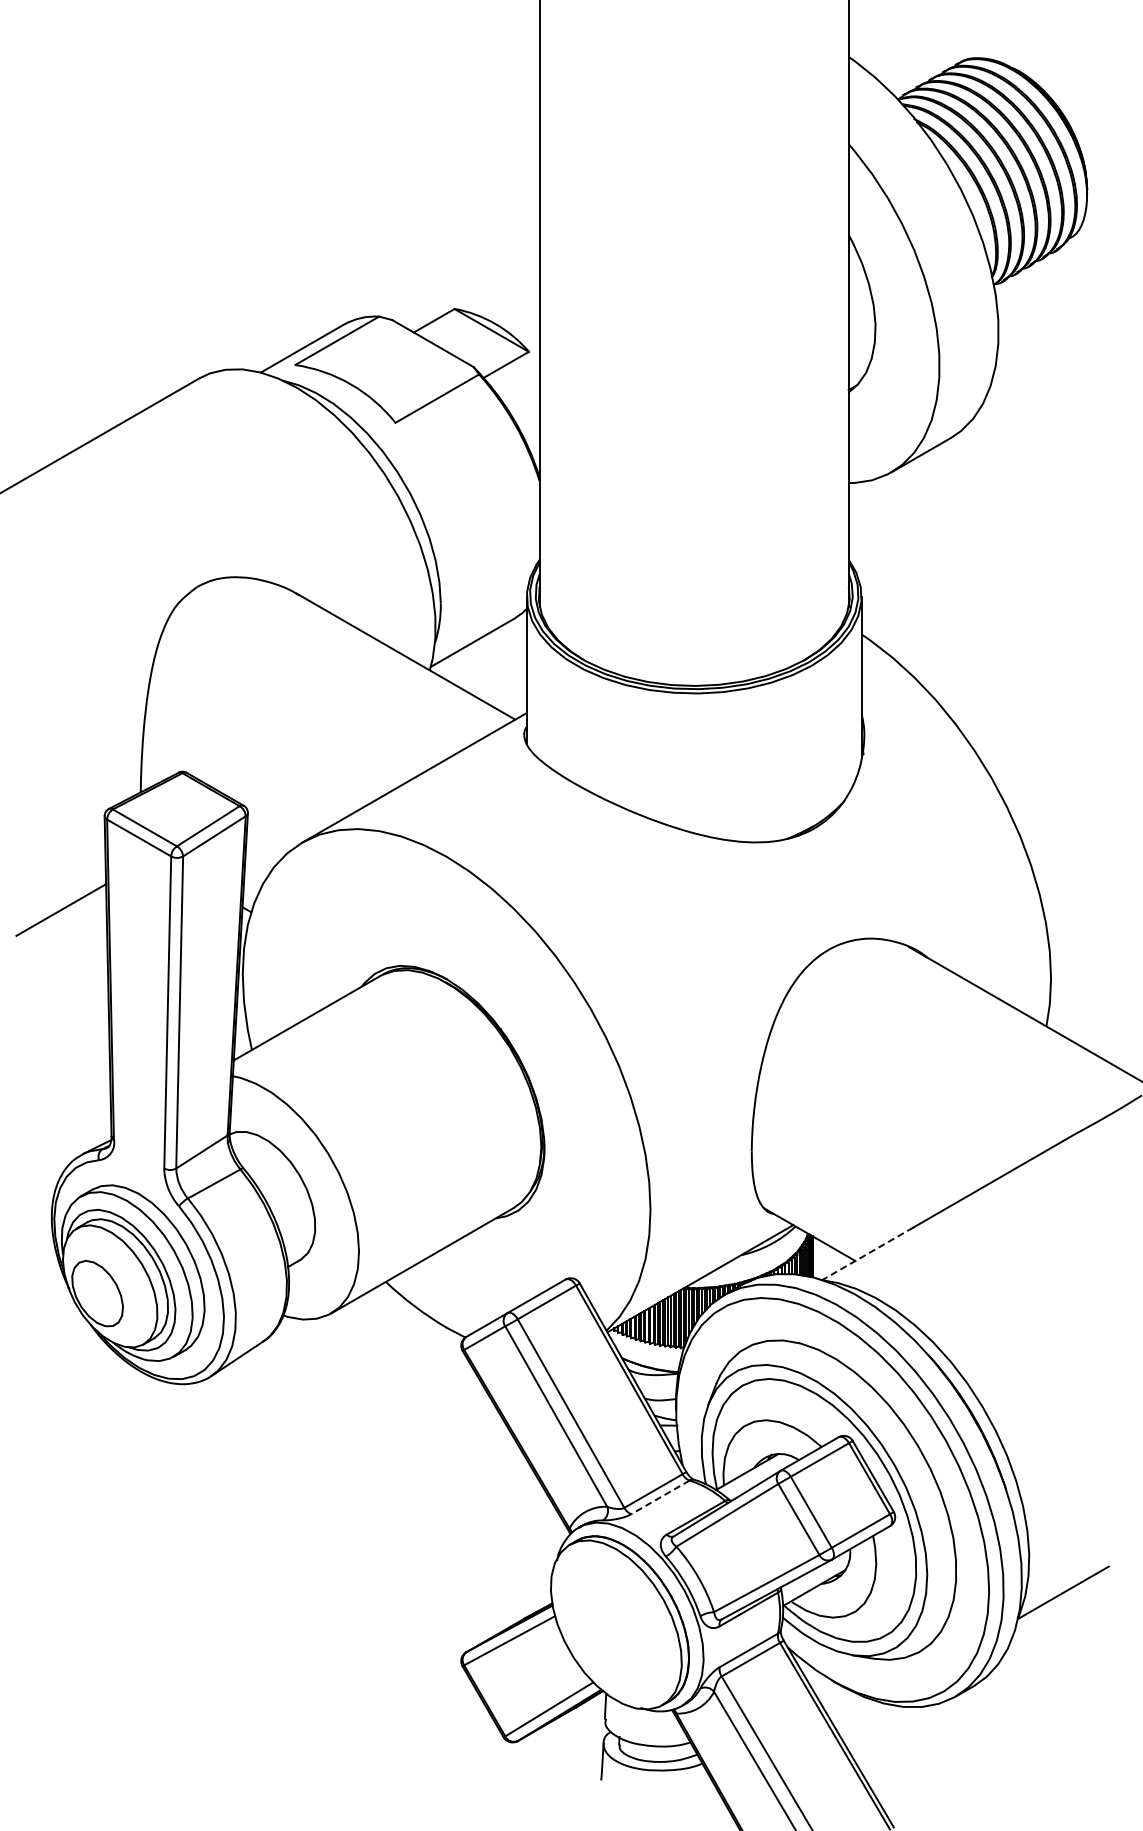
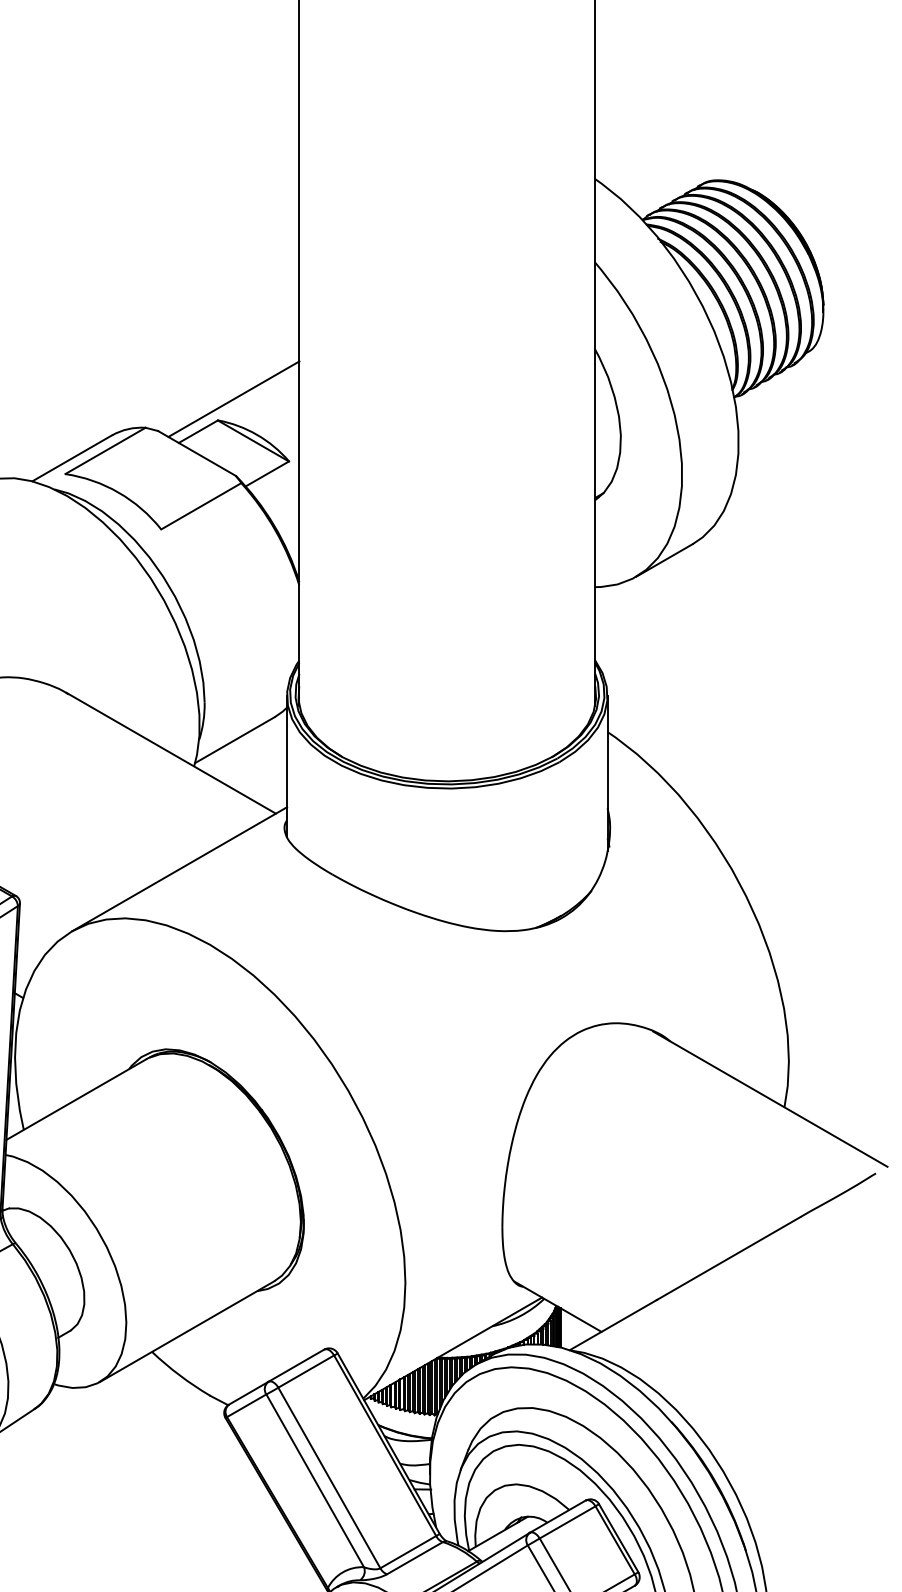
line: (471, 286) -> (234, 398), added
line: (867, 1254) -> (613, 1325), dashed -> solid
line: (660, 1497) -> (414, 1558), dashed -> solid

